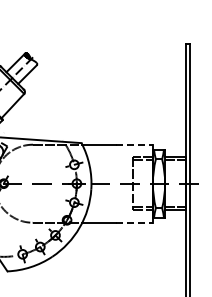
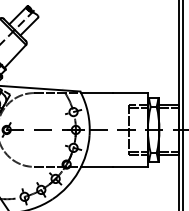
line: (134, 144) -> (130, 92), dashed -> solid
line: (134, 222) -> (130, 166), dashed -> solid

